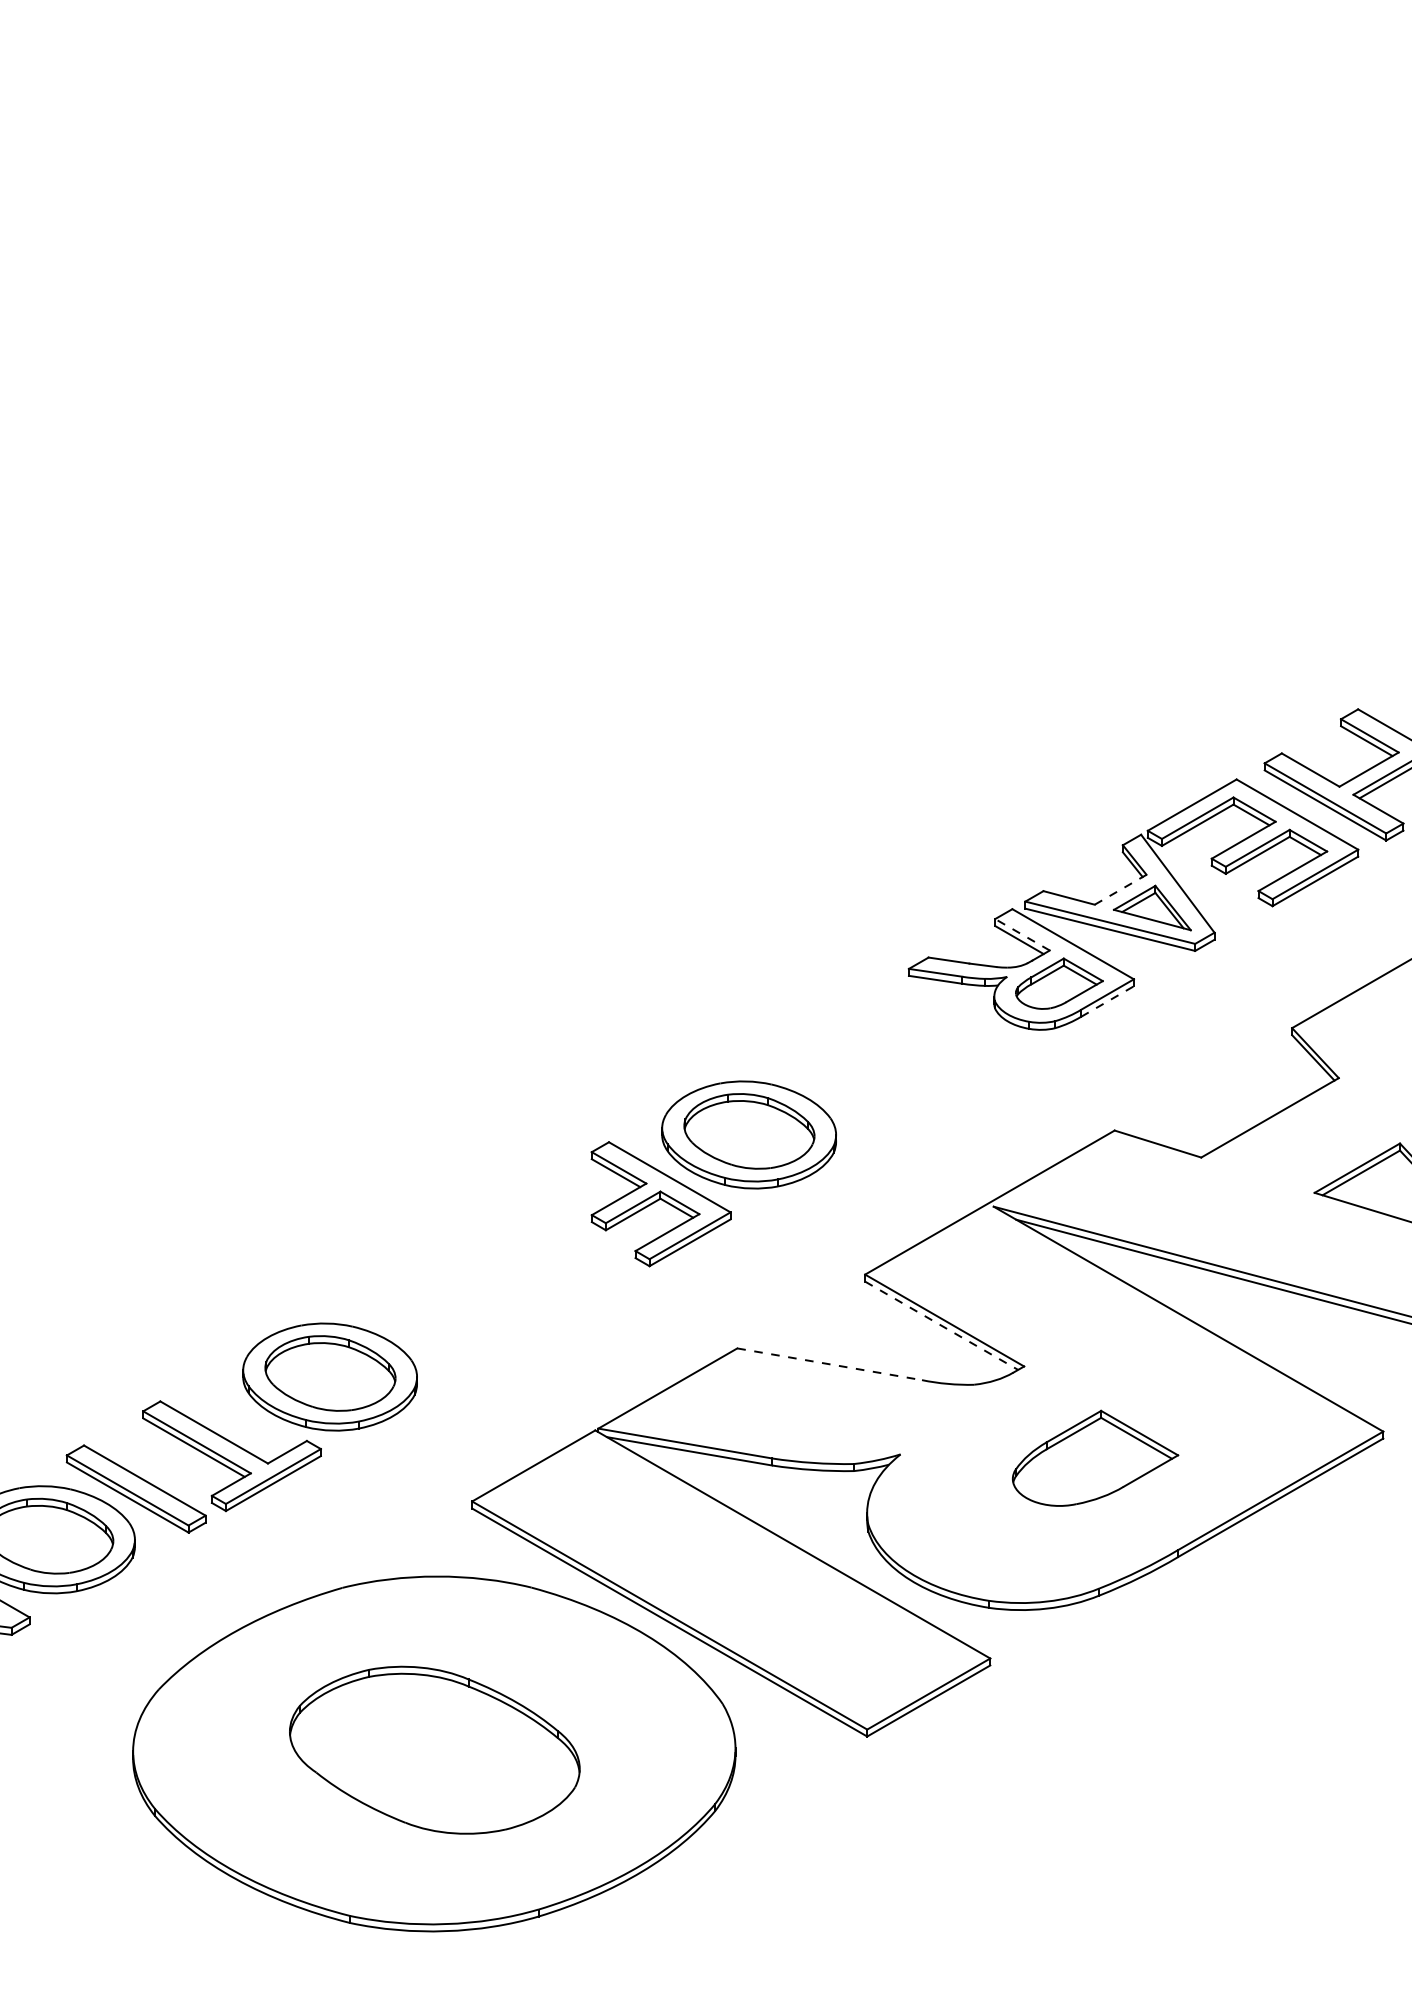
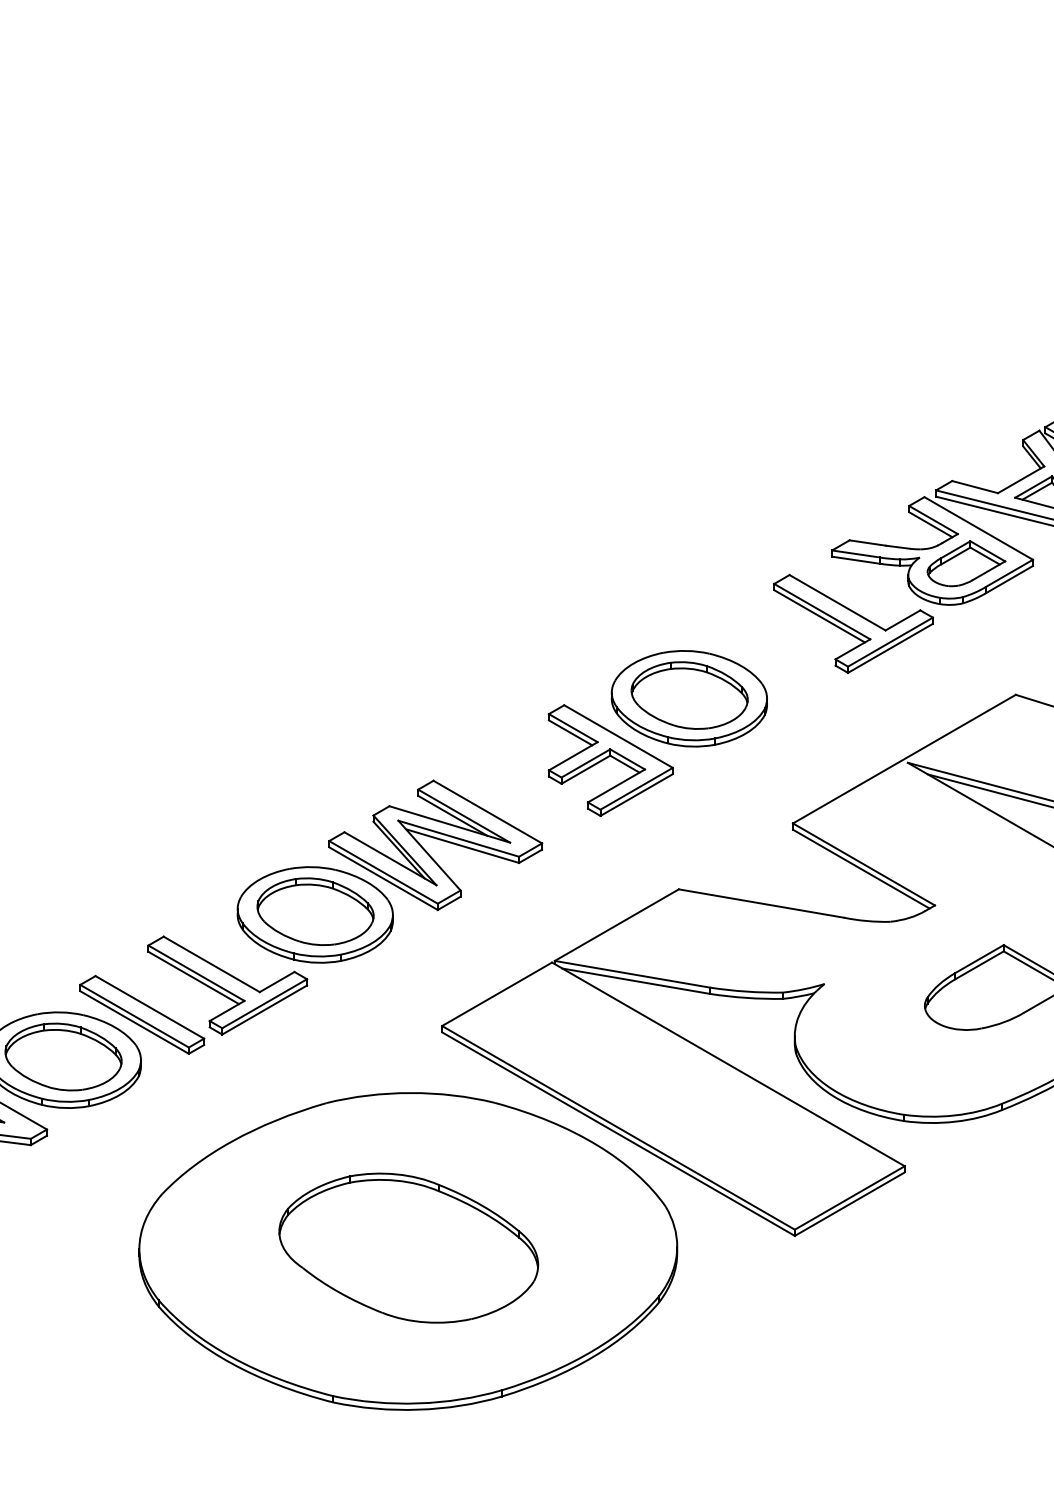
line: (1120, 889) -> (1021, 479), dashed -> solid
line: (1022, 934) -> (933, 519), dashed -> solid
line: (1108, 1001) -> (1010, 579), dashed -> solid
part: (932, 1051) -> (853, 624), added
part: (465, 1292) -> (436, 839), added
line: (942, 1326) -> (862, 869), dashed -> solid
line: (829, 1364) -> (761, 903), dashed -> solid

